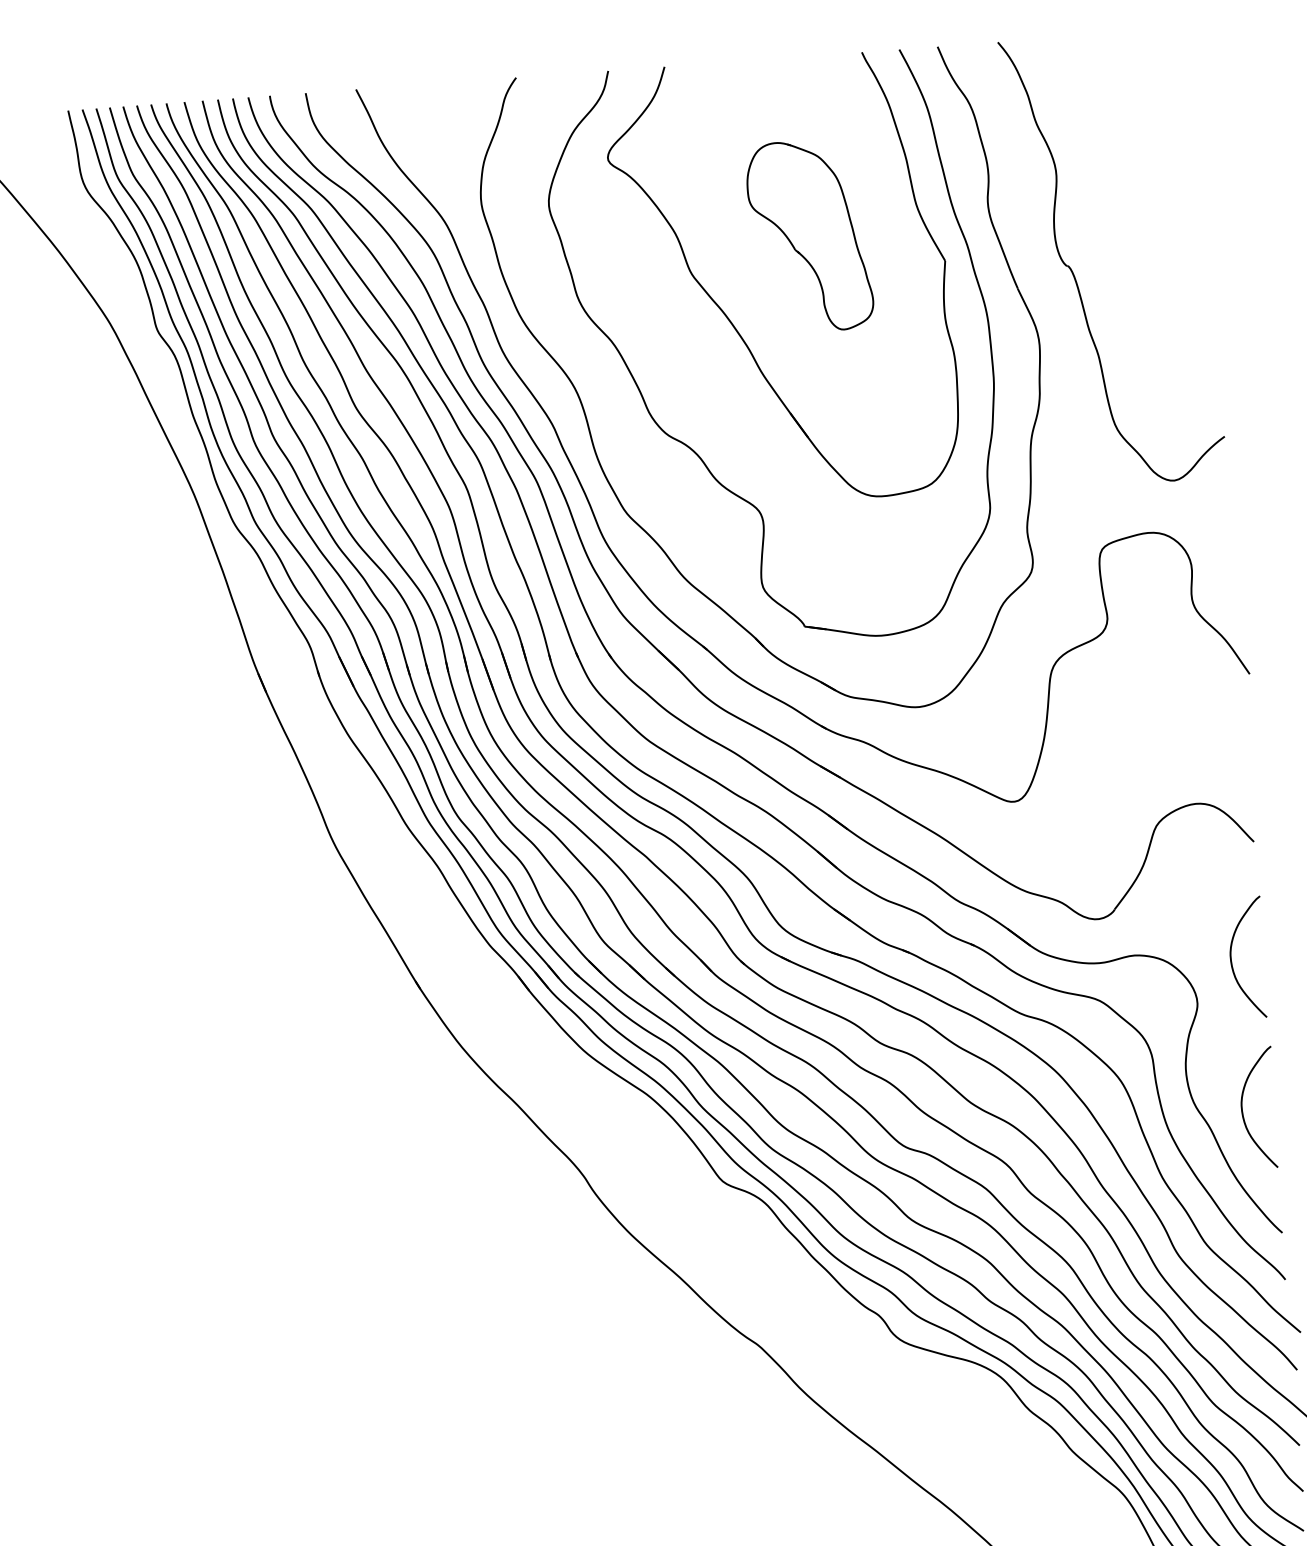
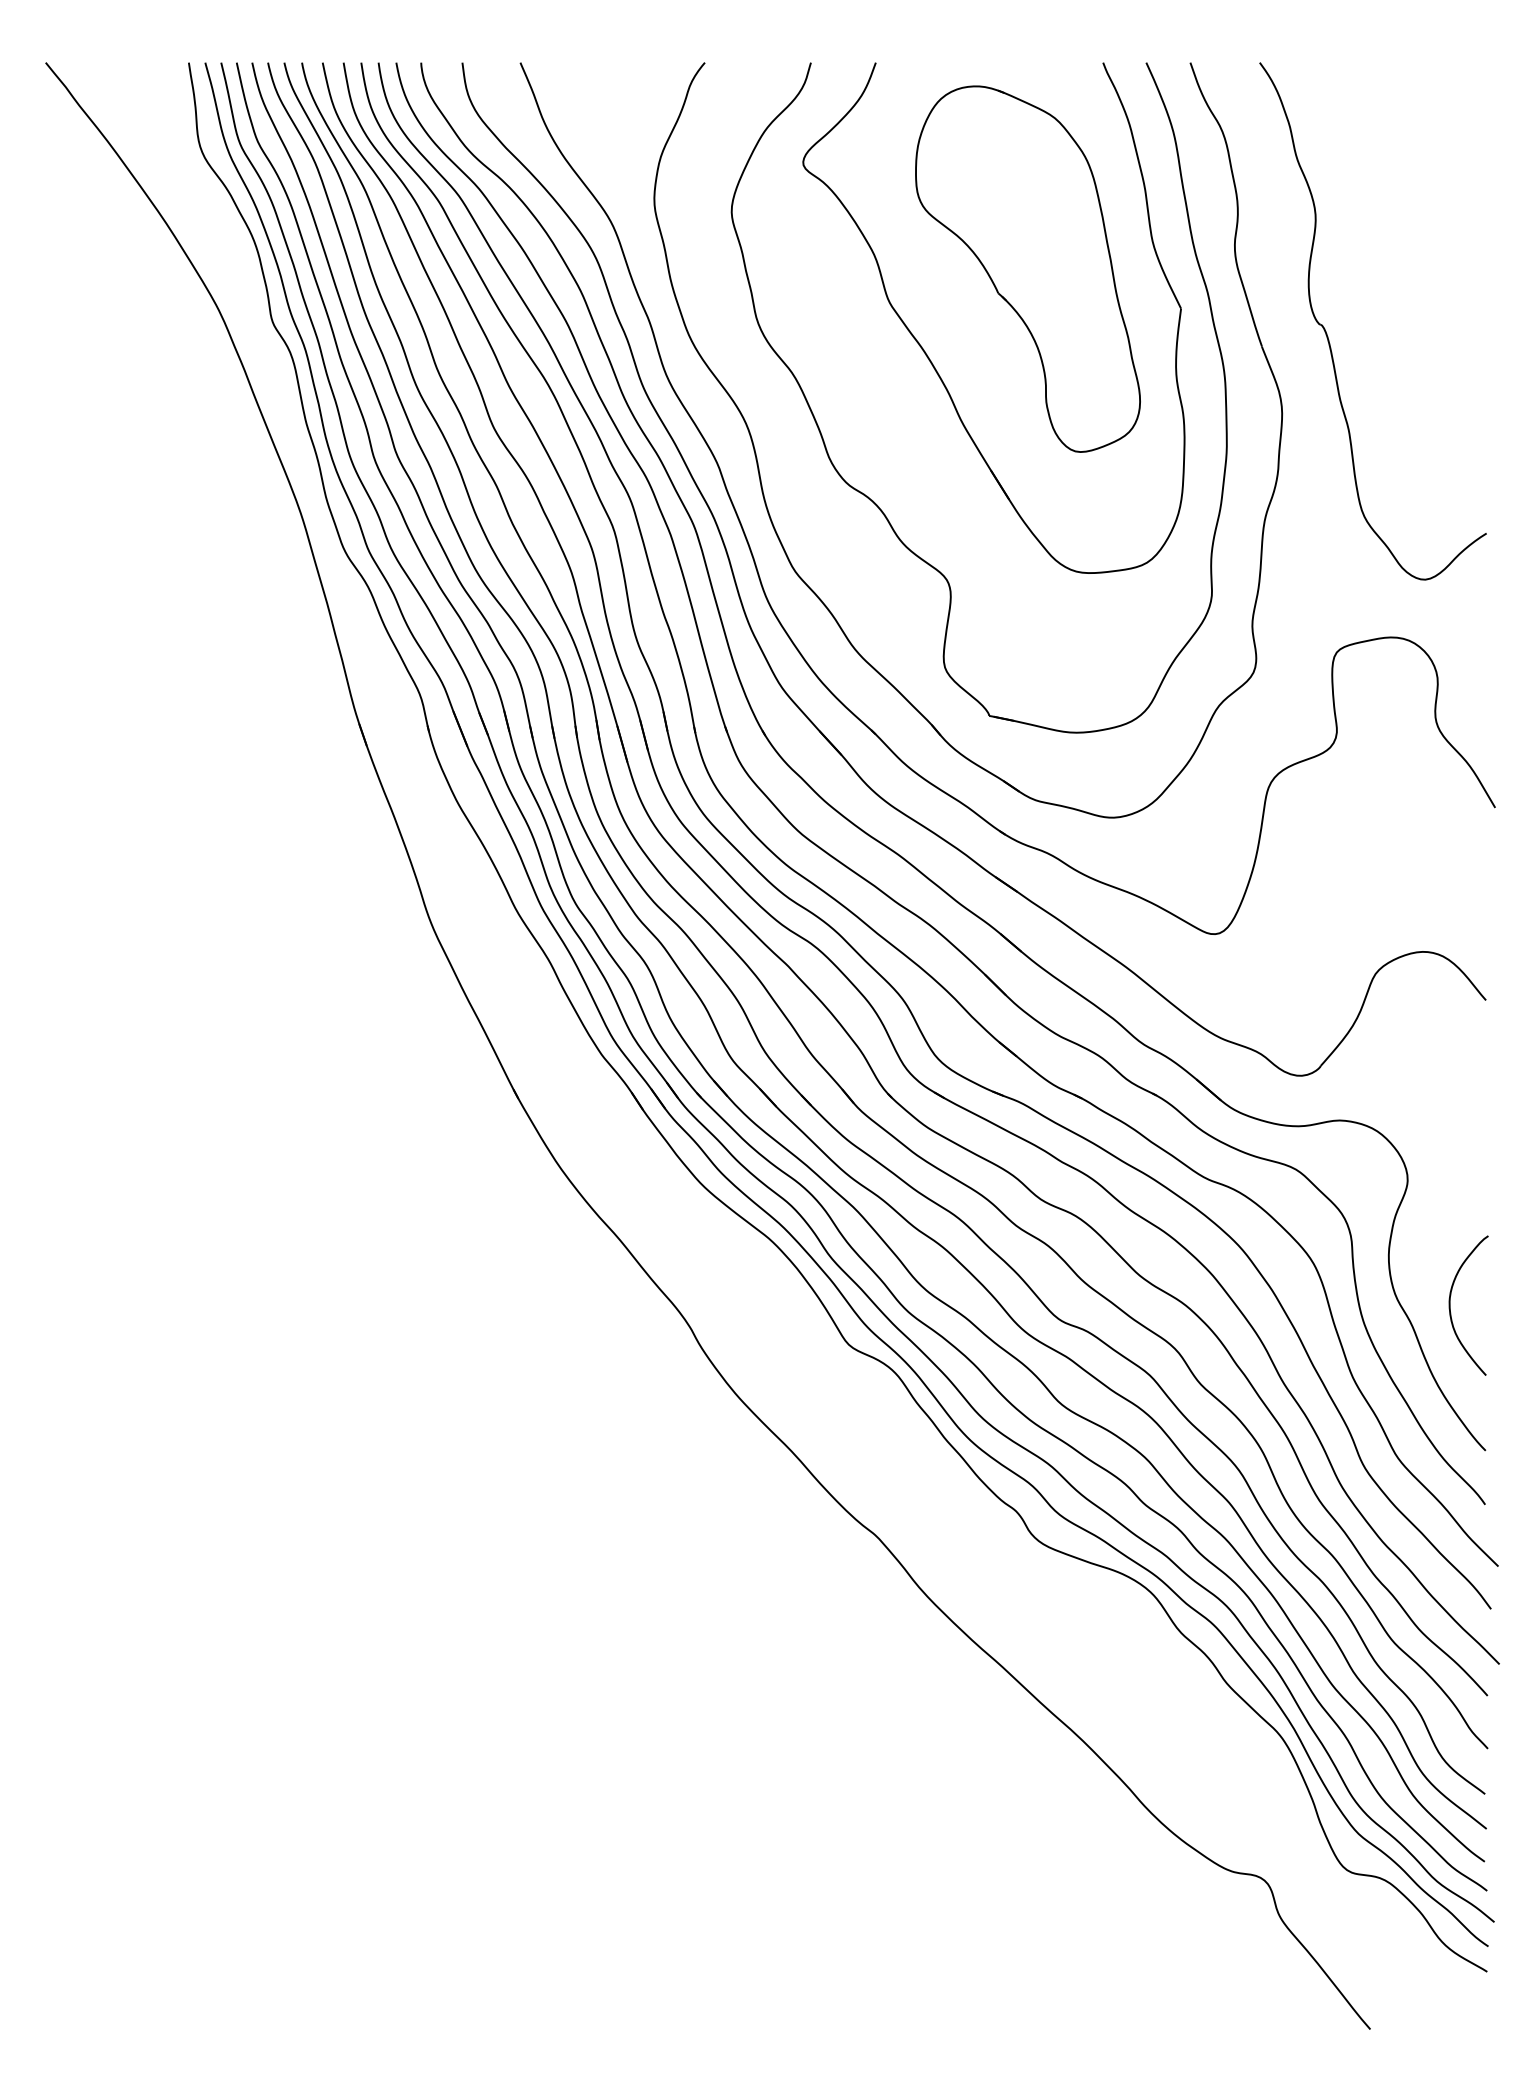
part: (809, 235) -> (1027, 268), size x1.67
curve: (1231, 958) -> (1450, 1132), removed

